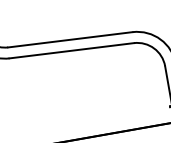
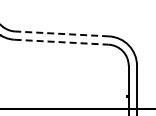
line: (69, 39) -> (61, 33), solid -> dashed
line: (72, 50) -> (62, 42), solid -> dashed

